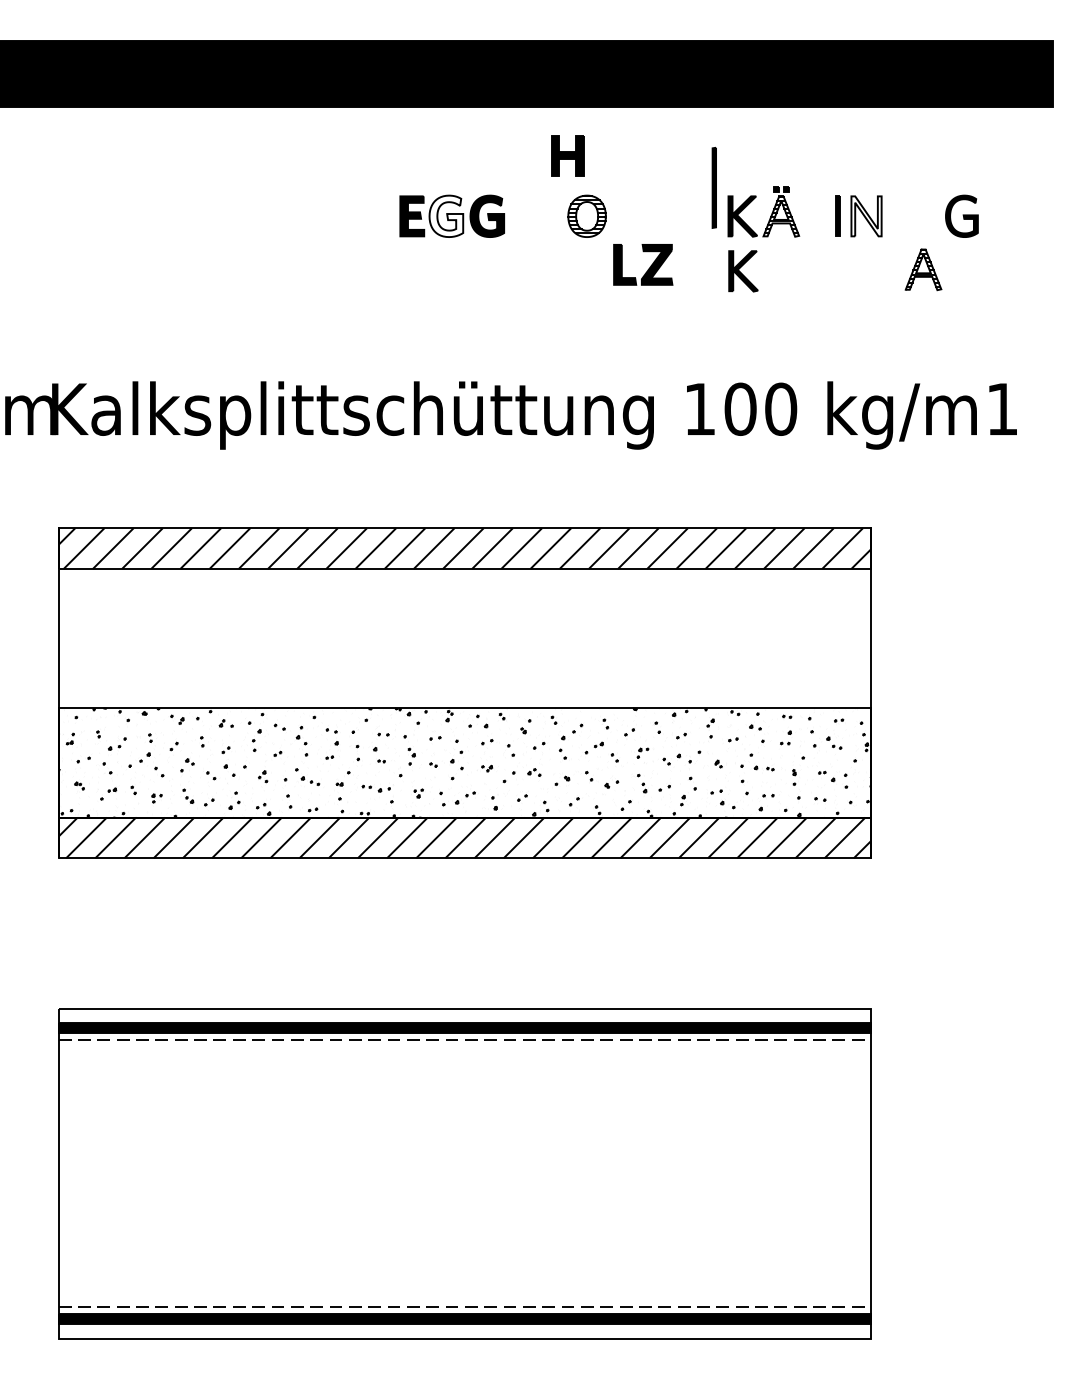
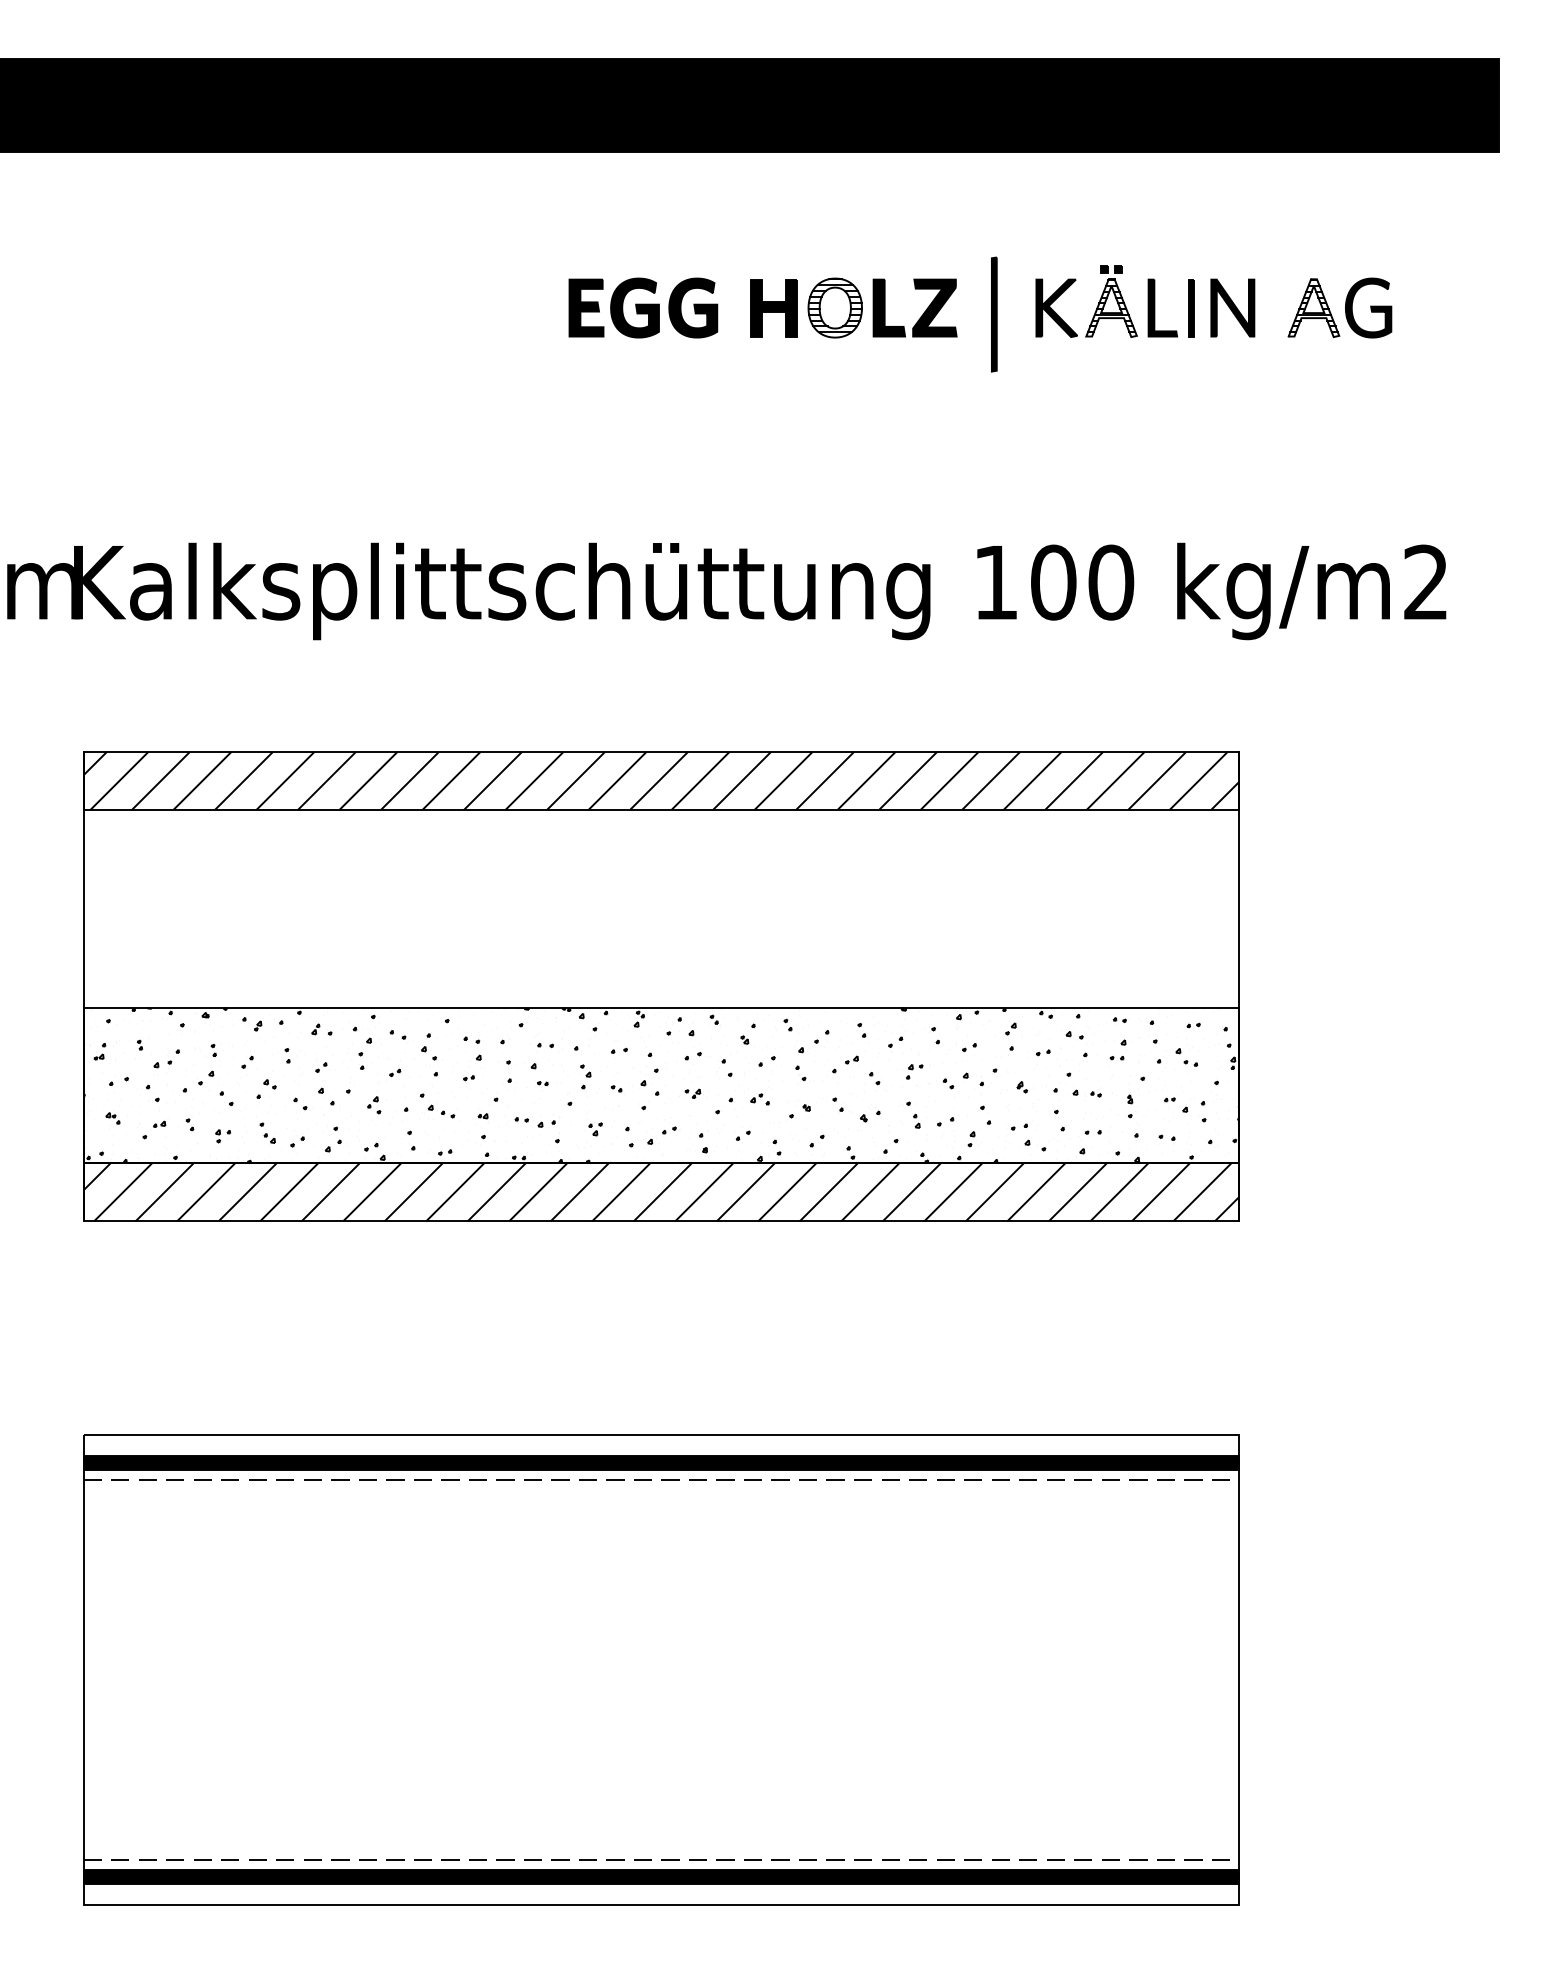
part: (567, 156) -> (773, 308), moved
part: (714, 187) -> (994, 314), moved
fill: (446, 215) -> (634, 307), added
part: (812, 215) -> (1155, 307), added
fill: (866, 215) -> (1232, 307), added
part: (649, 267) -> (923, 312), moved
part: (923, 269) -> (1313, 307), moved
part: (743, 270) -> (1057, 385), removed
text: (1001, 408) -> (1425, 581), kg/m1 -> kg/m2

